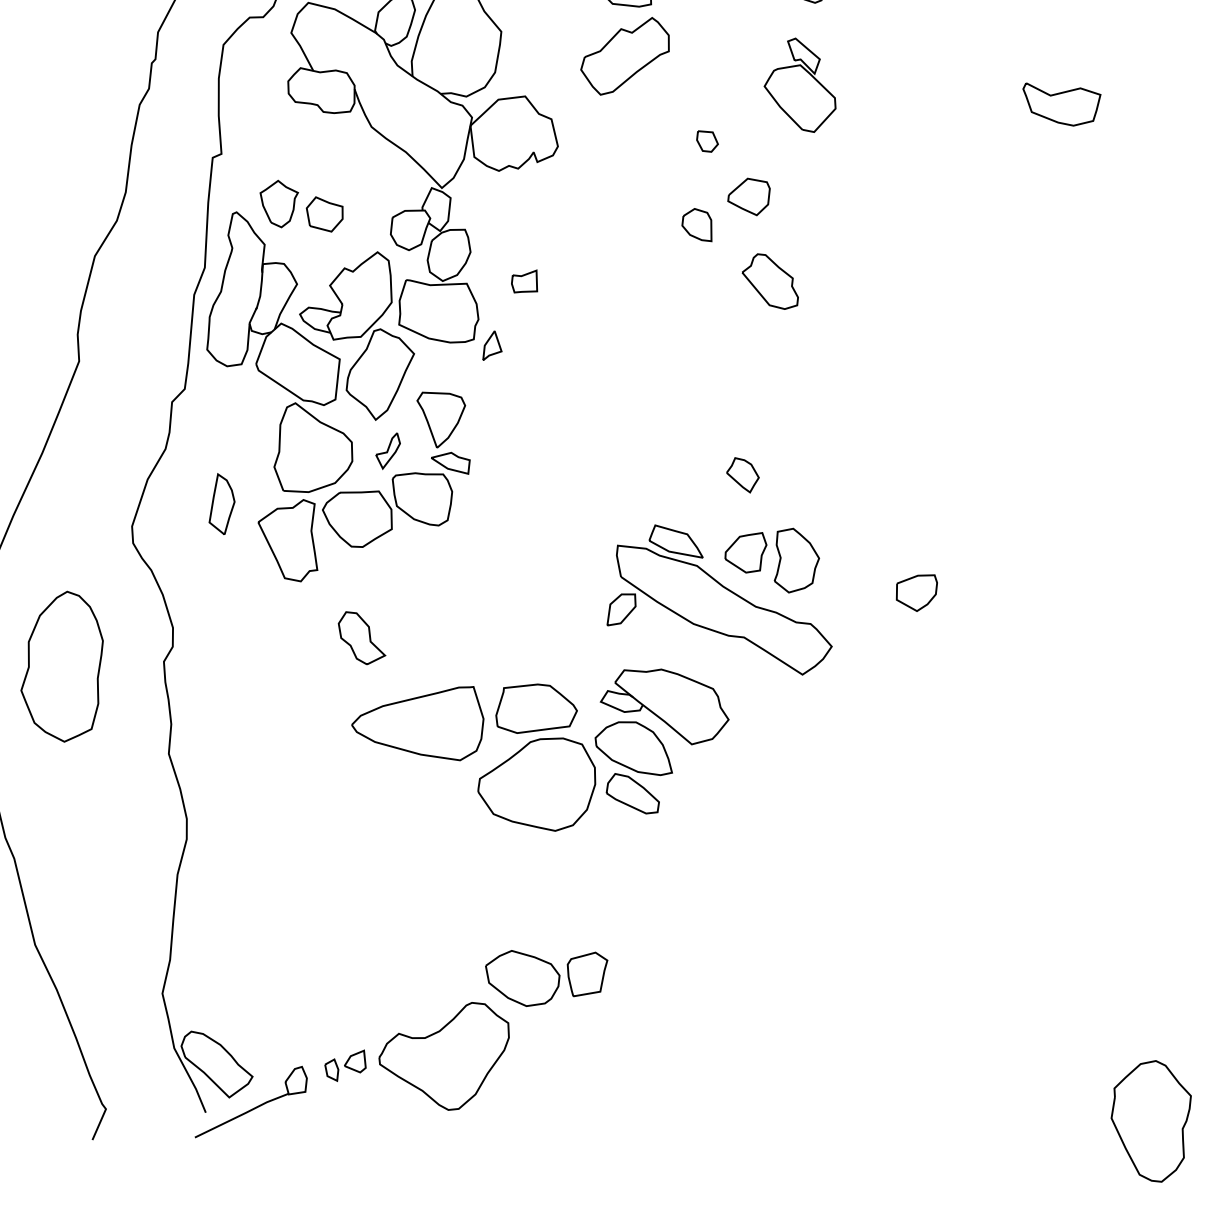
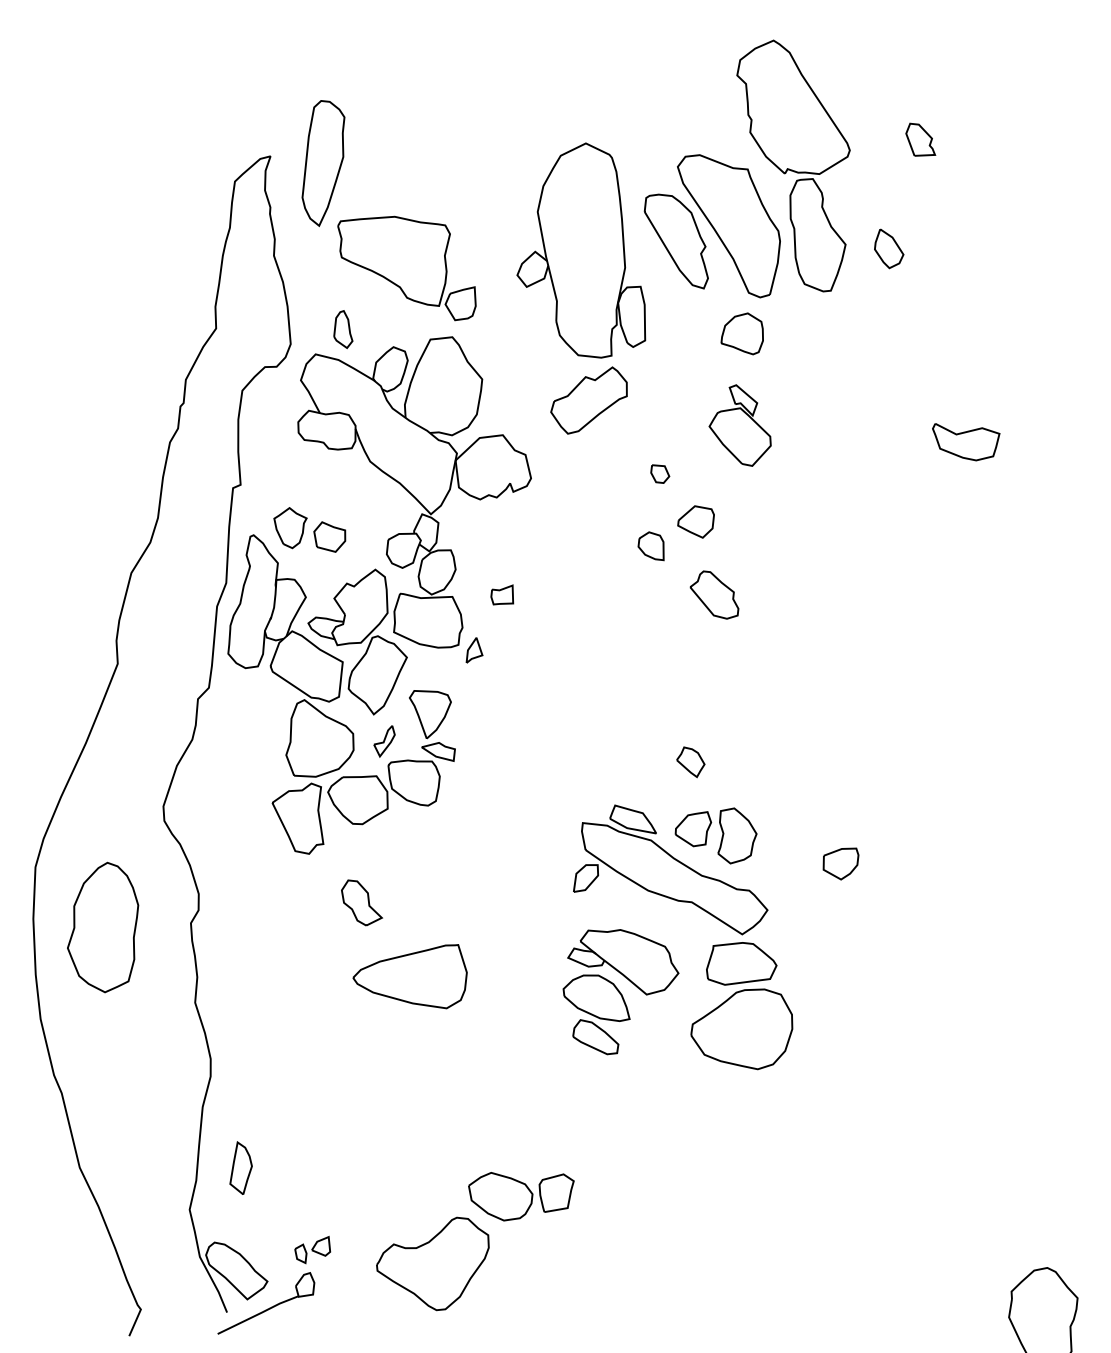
part: (221, 503) -> (240, 1167), moved
part: (536, 758) -> (741, 1006), moved
part: (345, 1065) -> (312, 1249), moved

